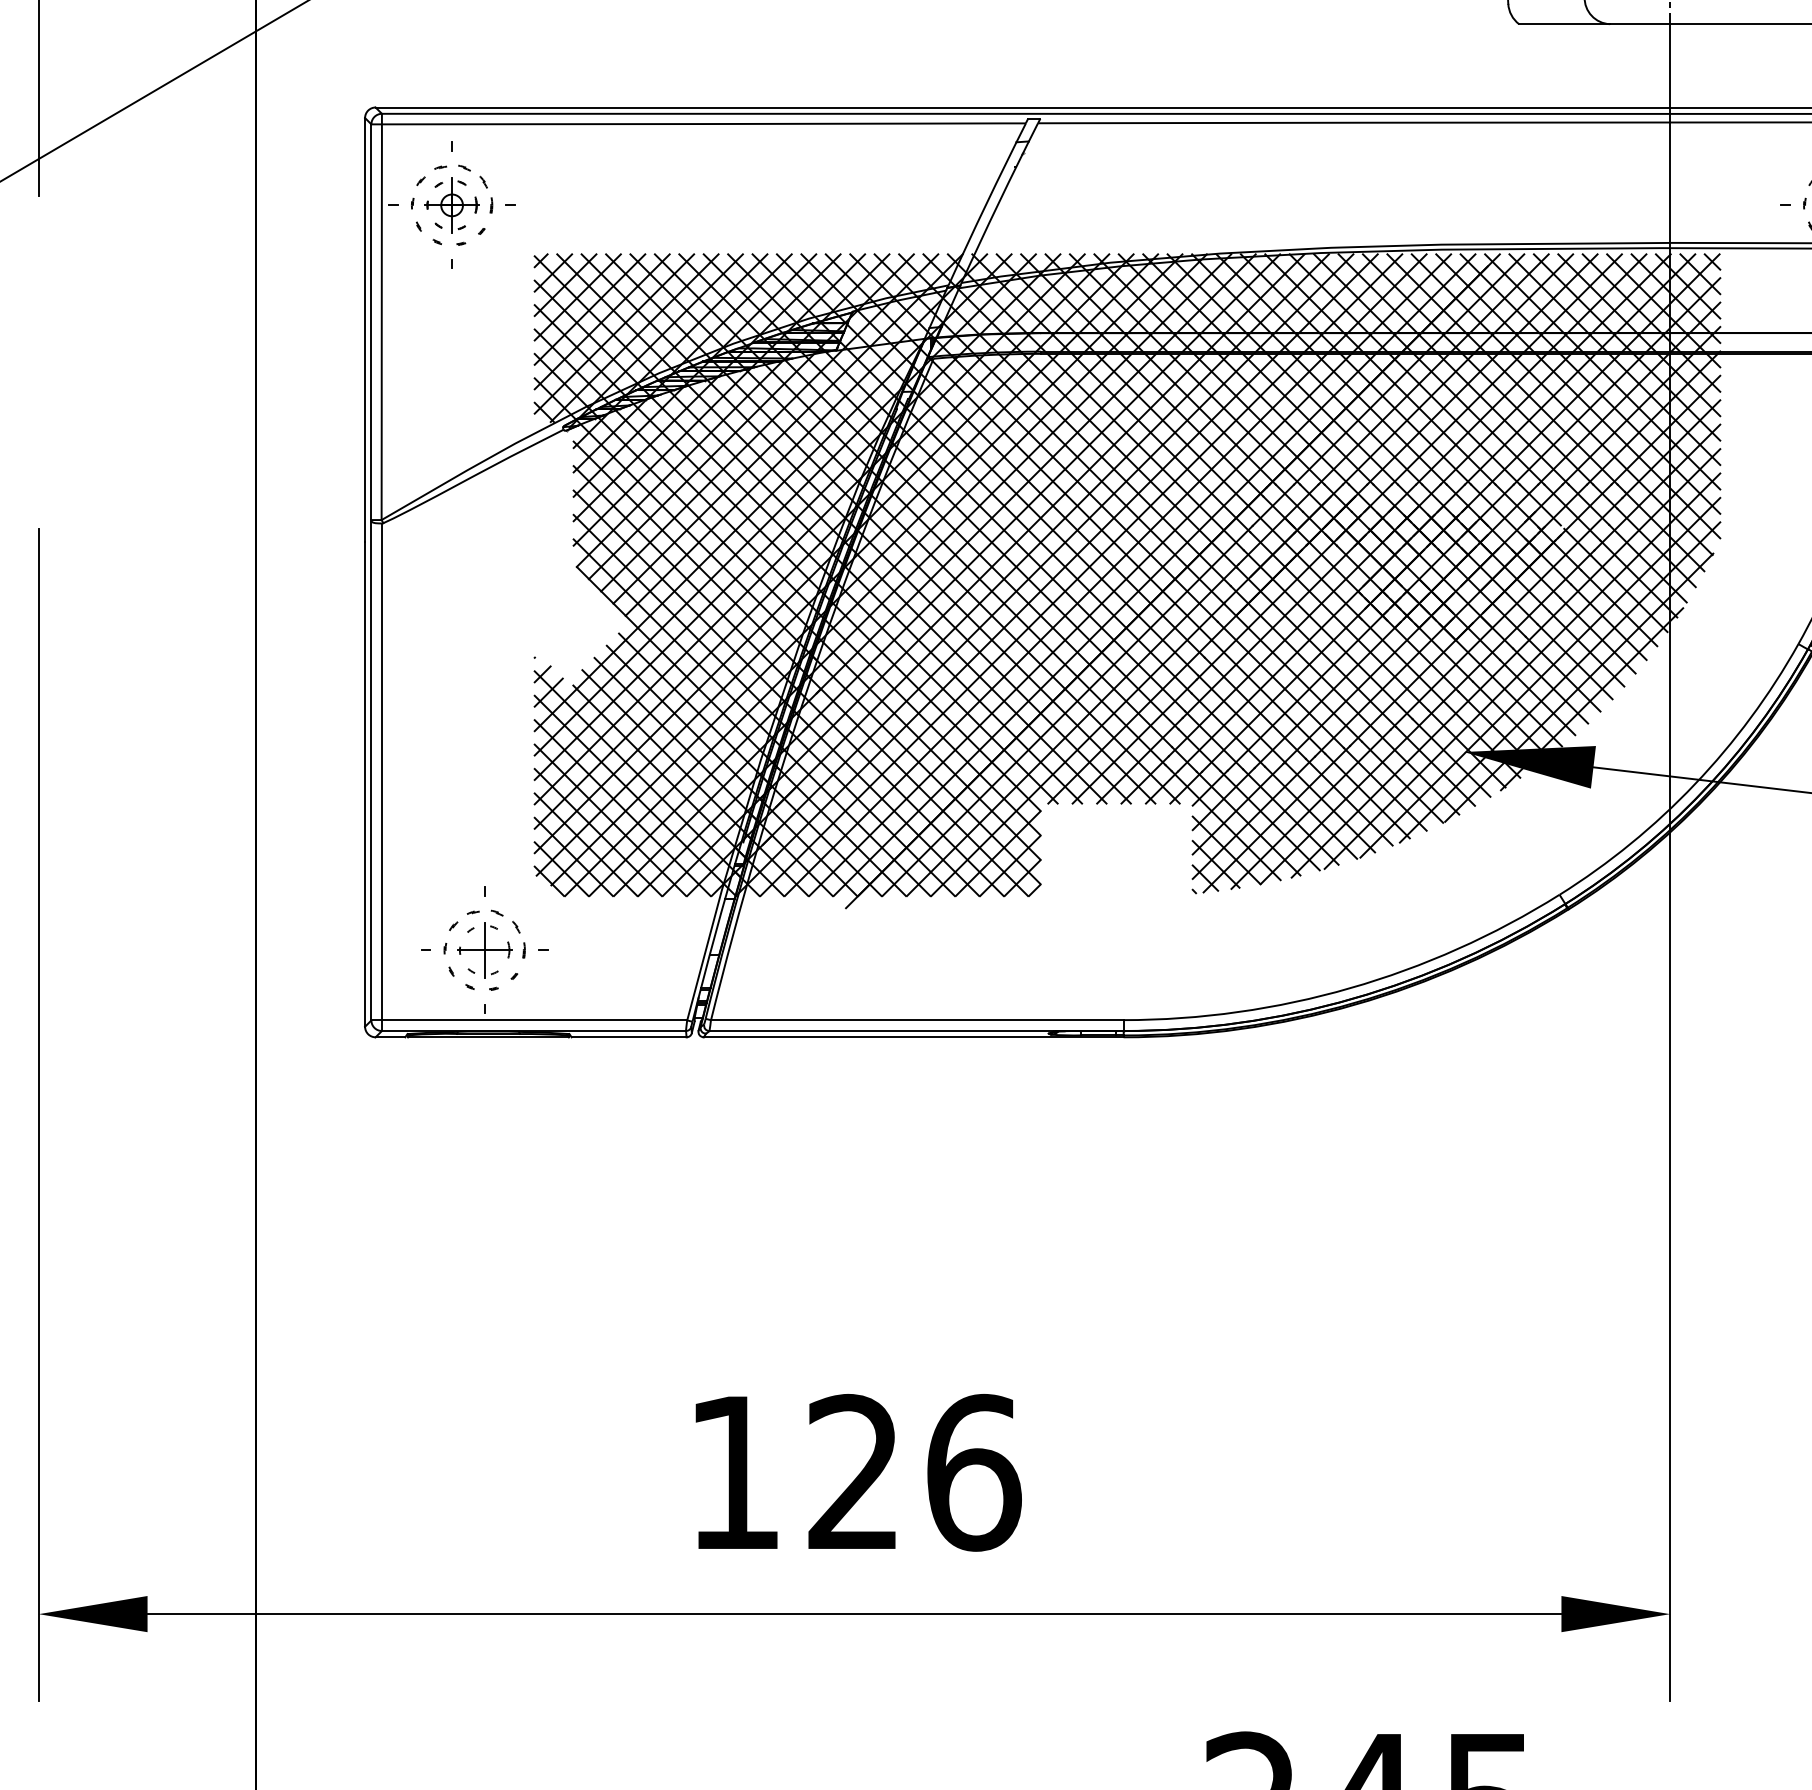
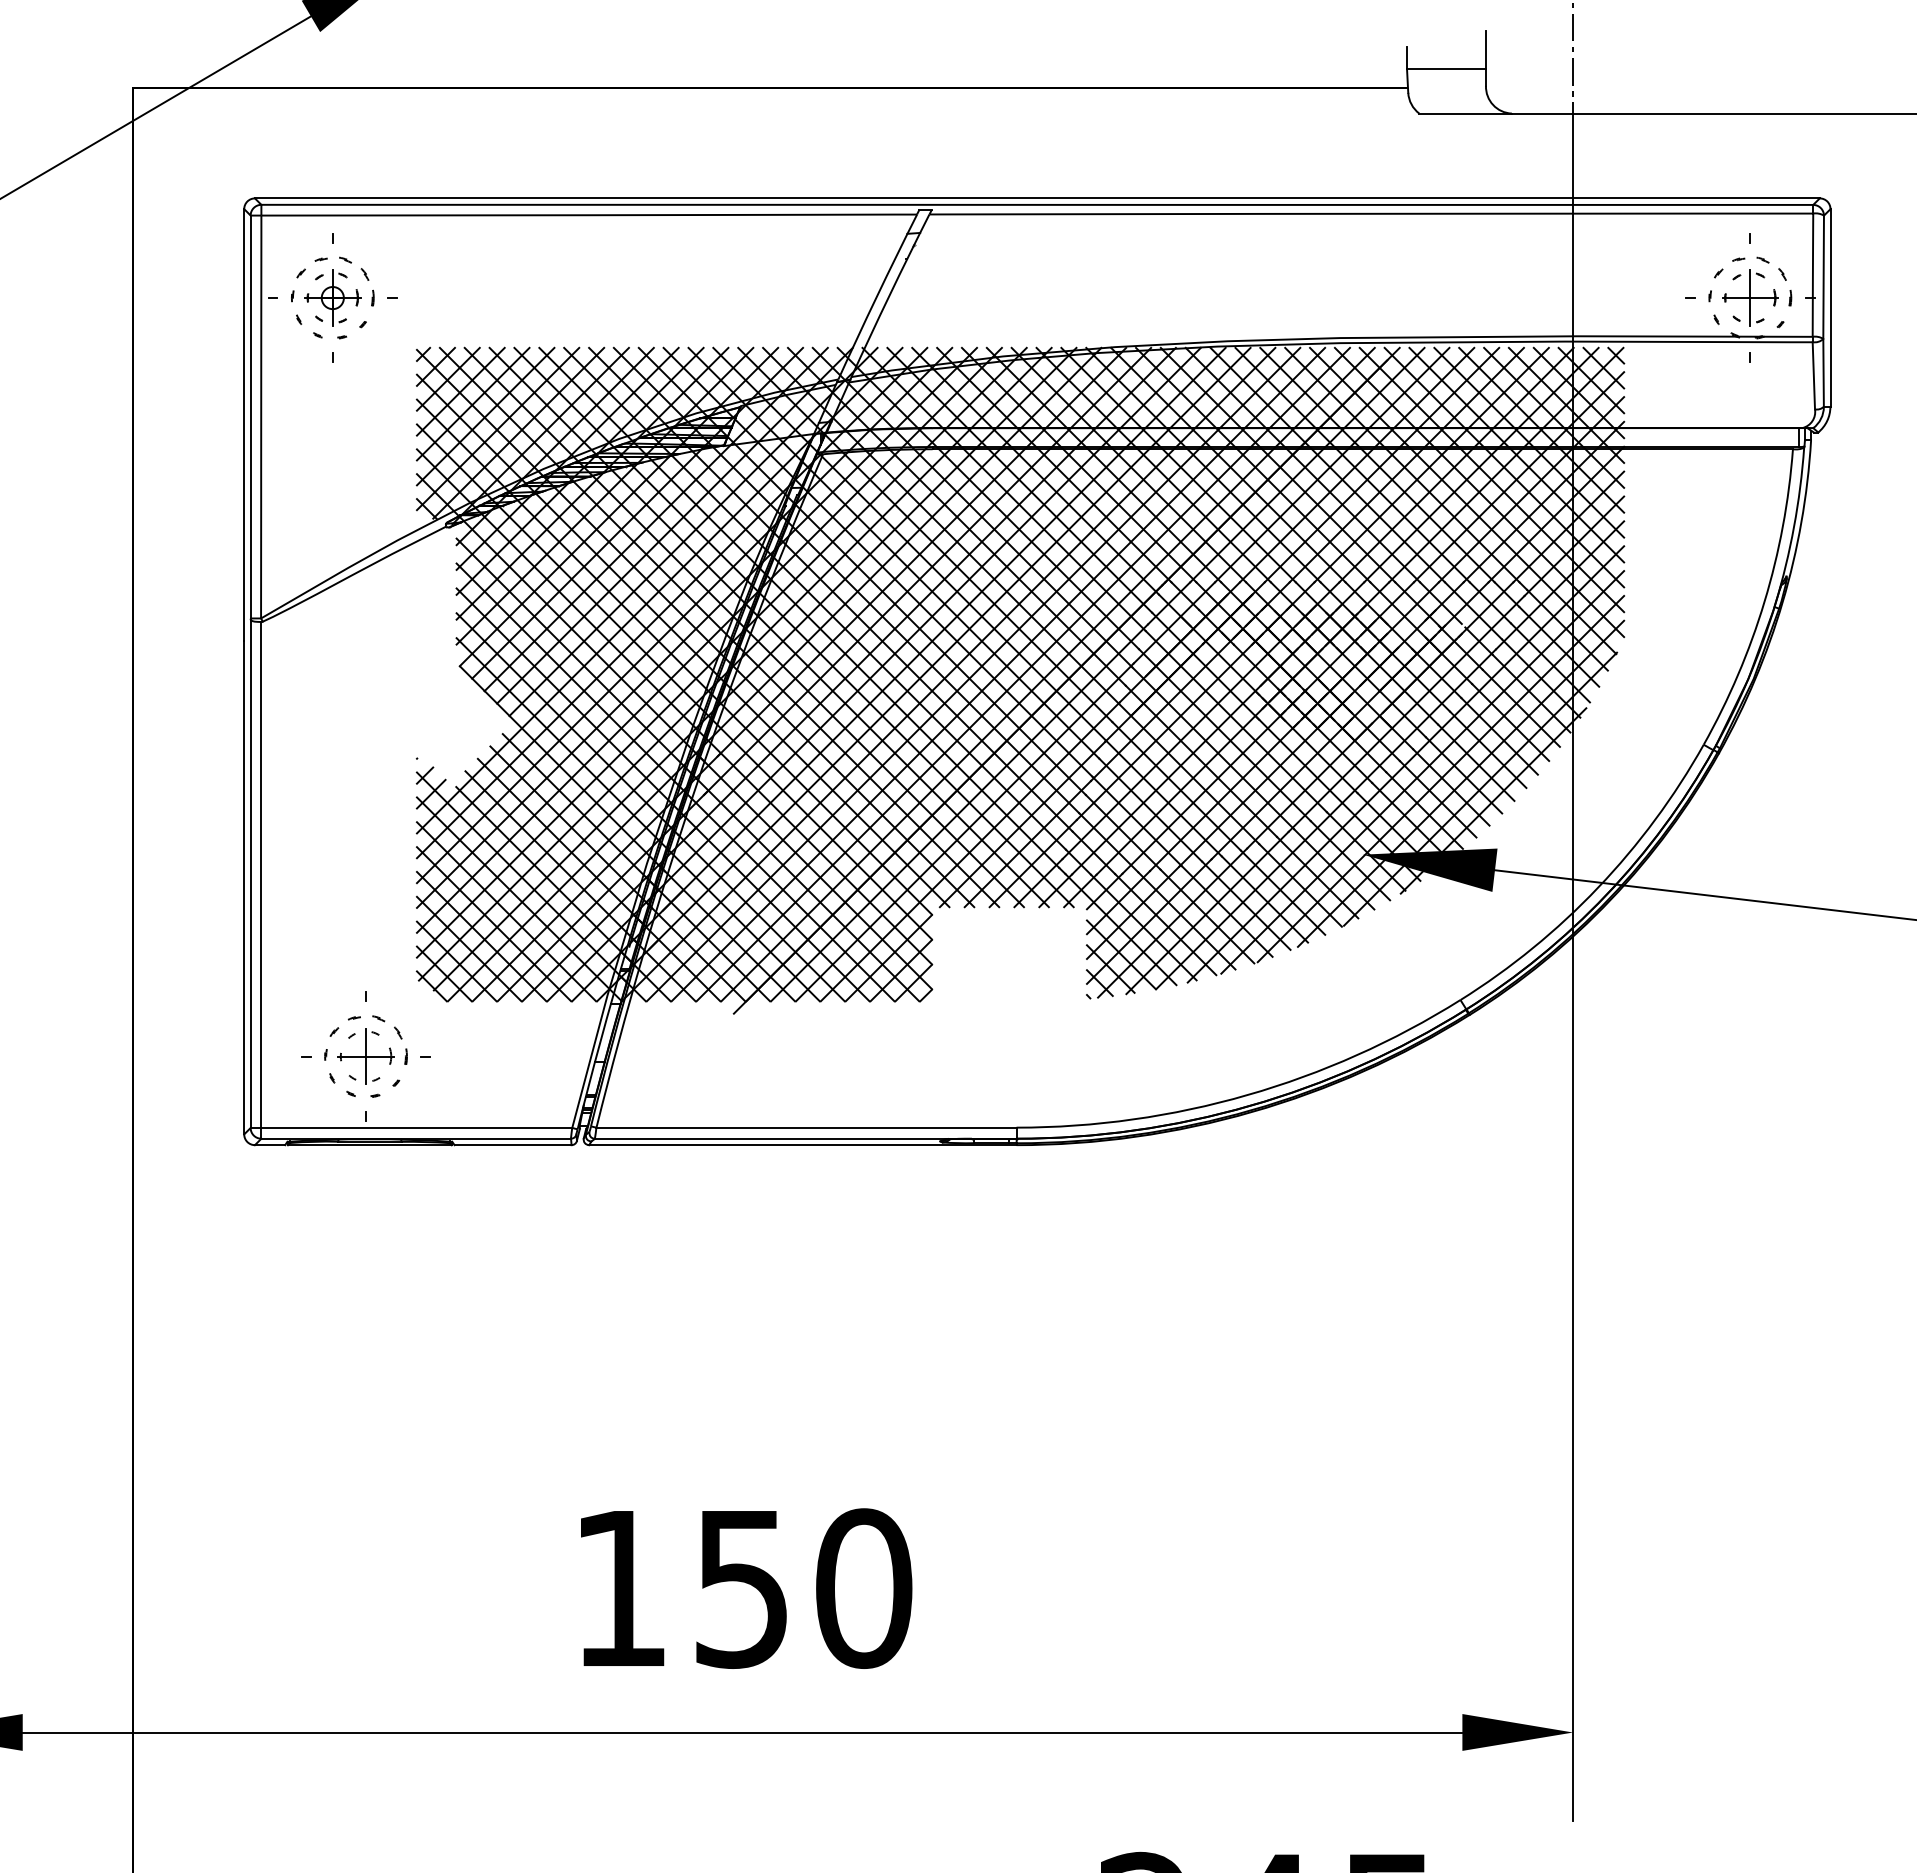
text: (915, 1472) -> (804, 1588), 126 -> 150

